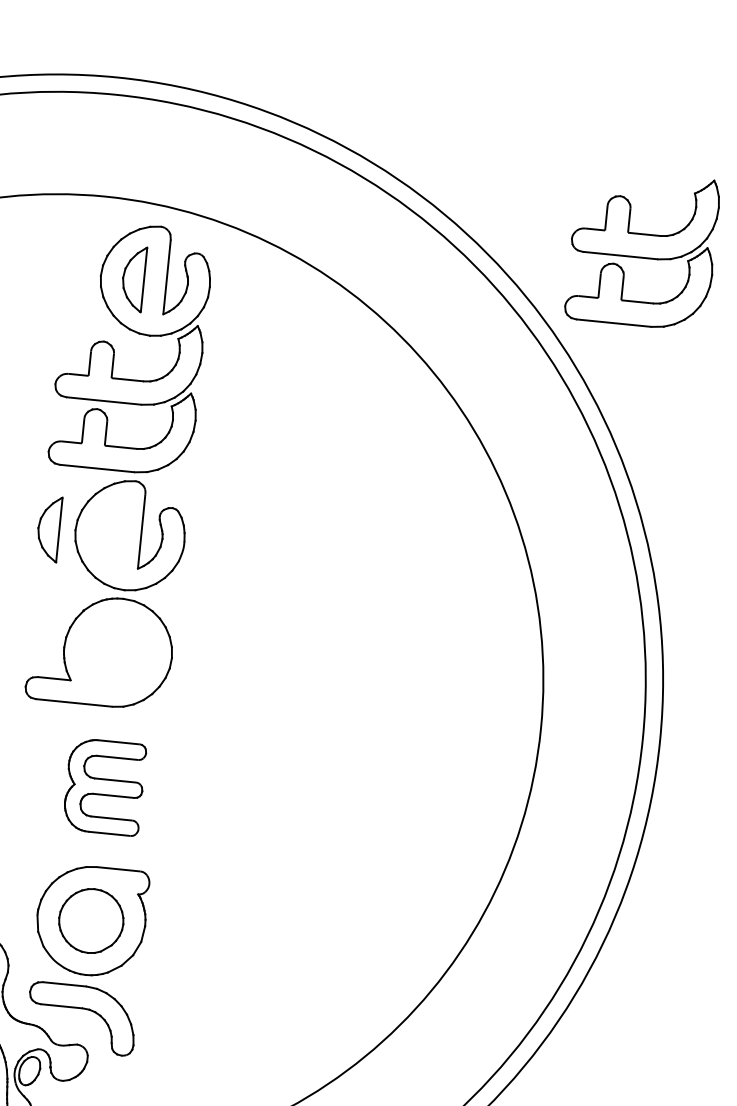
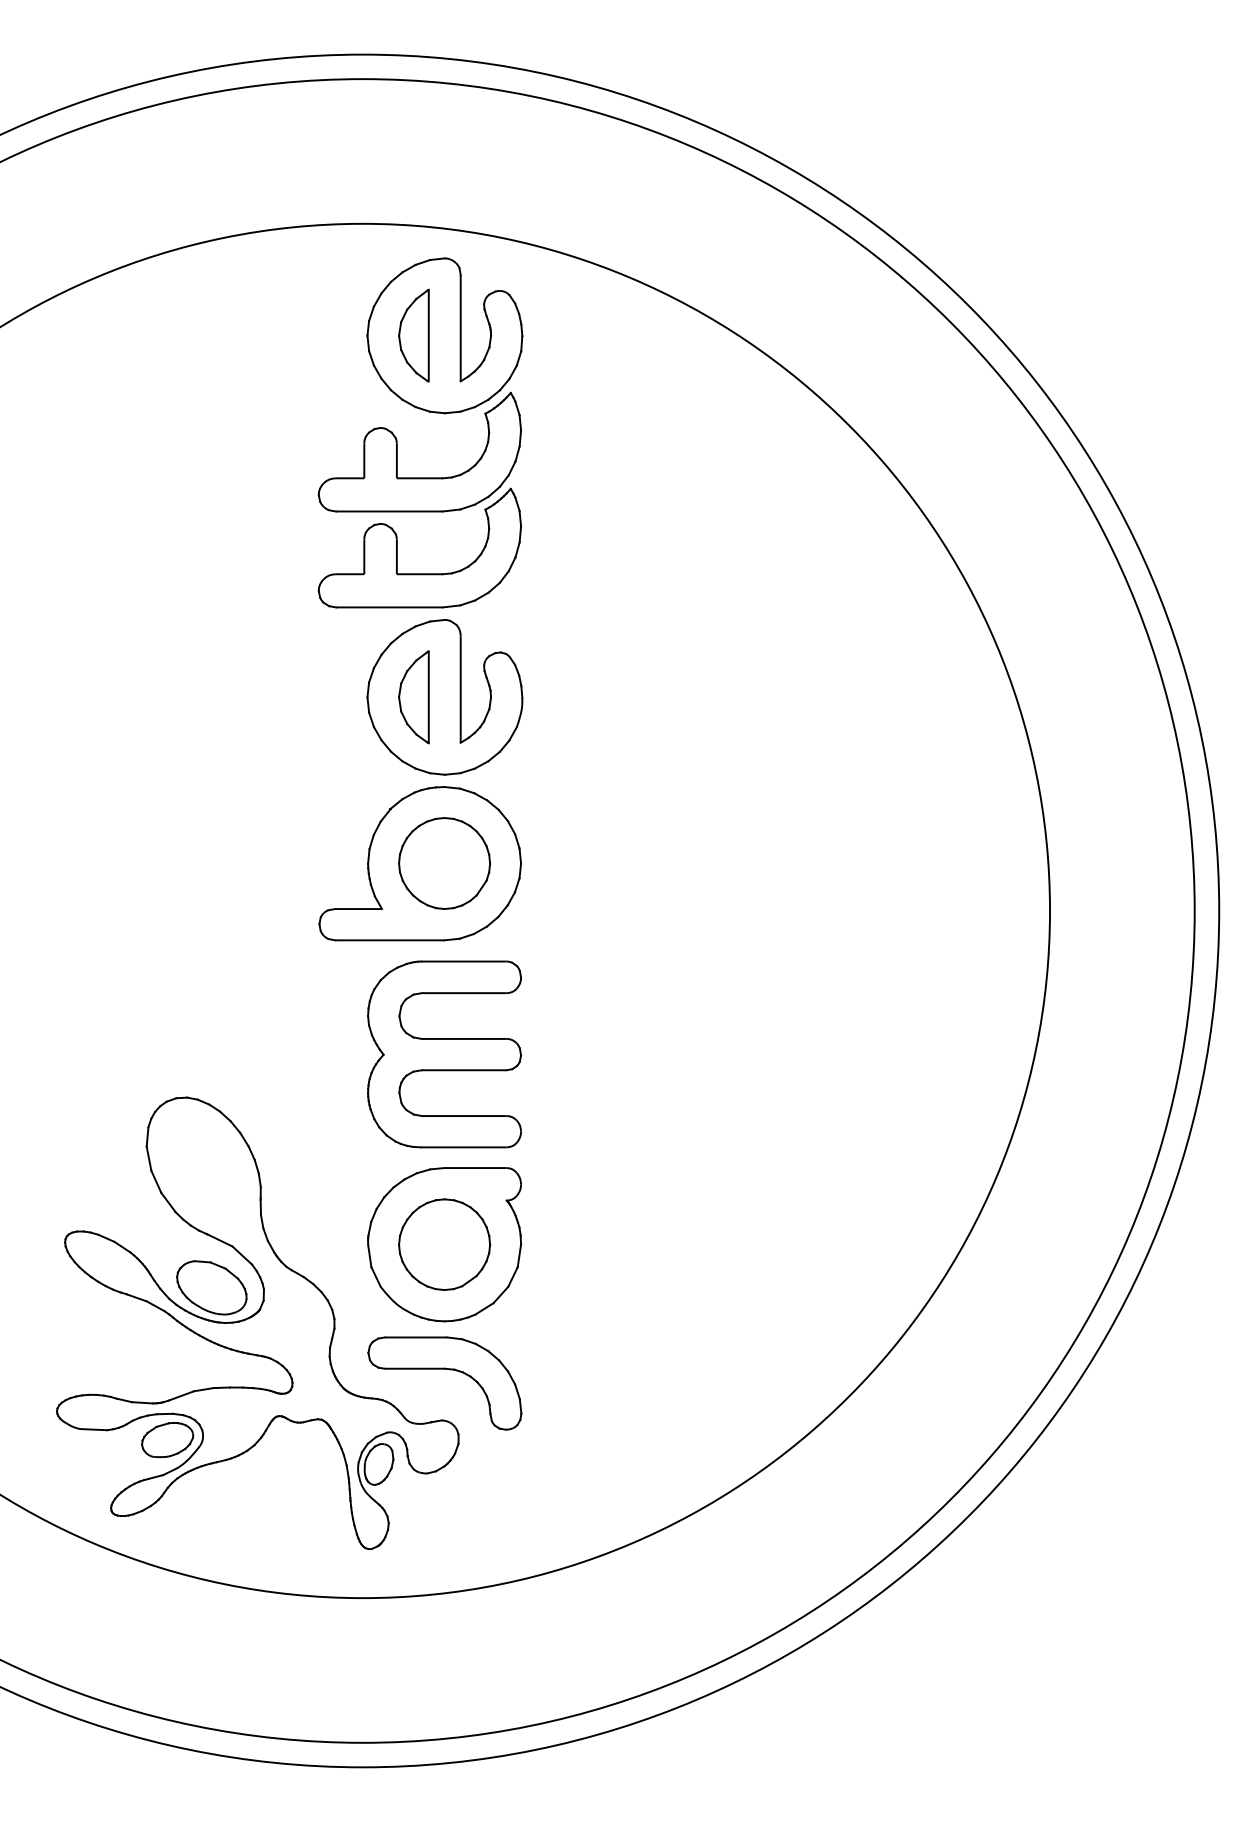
part: (642, 249) -> (1125, 222), removed
part: (48, 529) -> (413, 697), moved
part: (118, 652) -> (444, 863), added
part: (104, 787) -> (444, 1054), size x1.43

